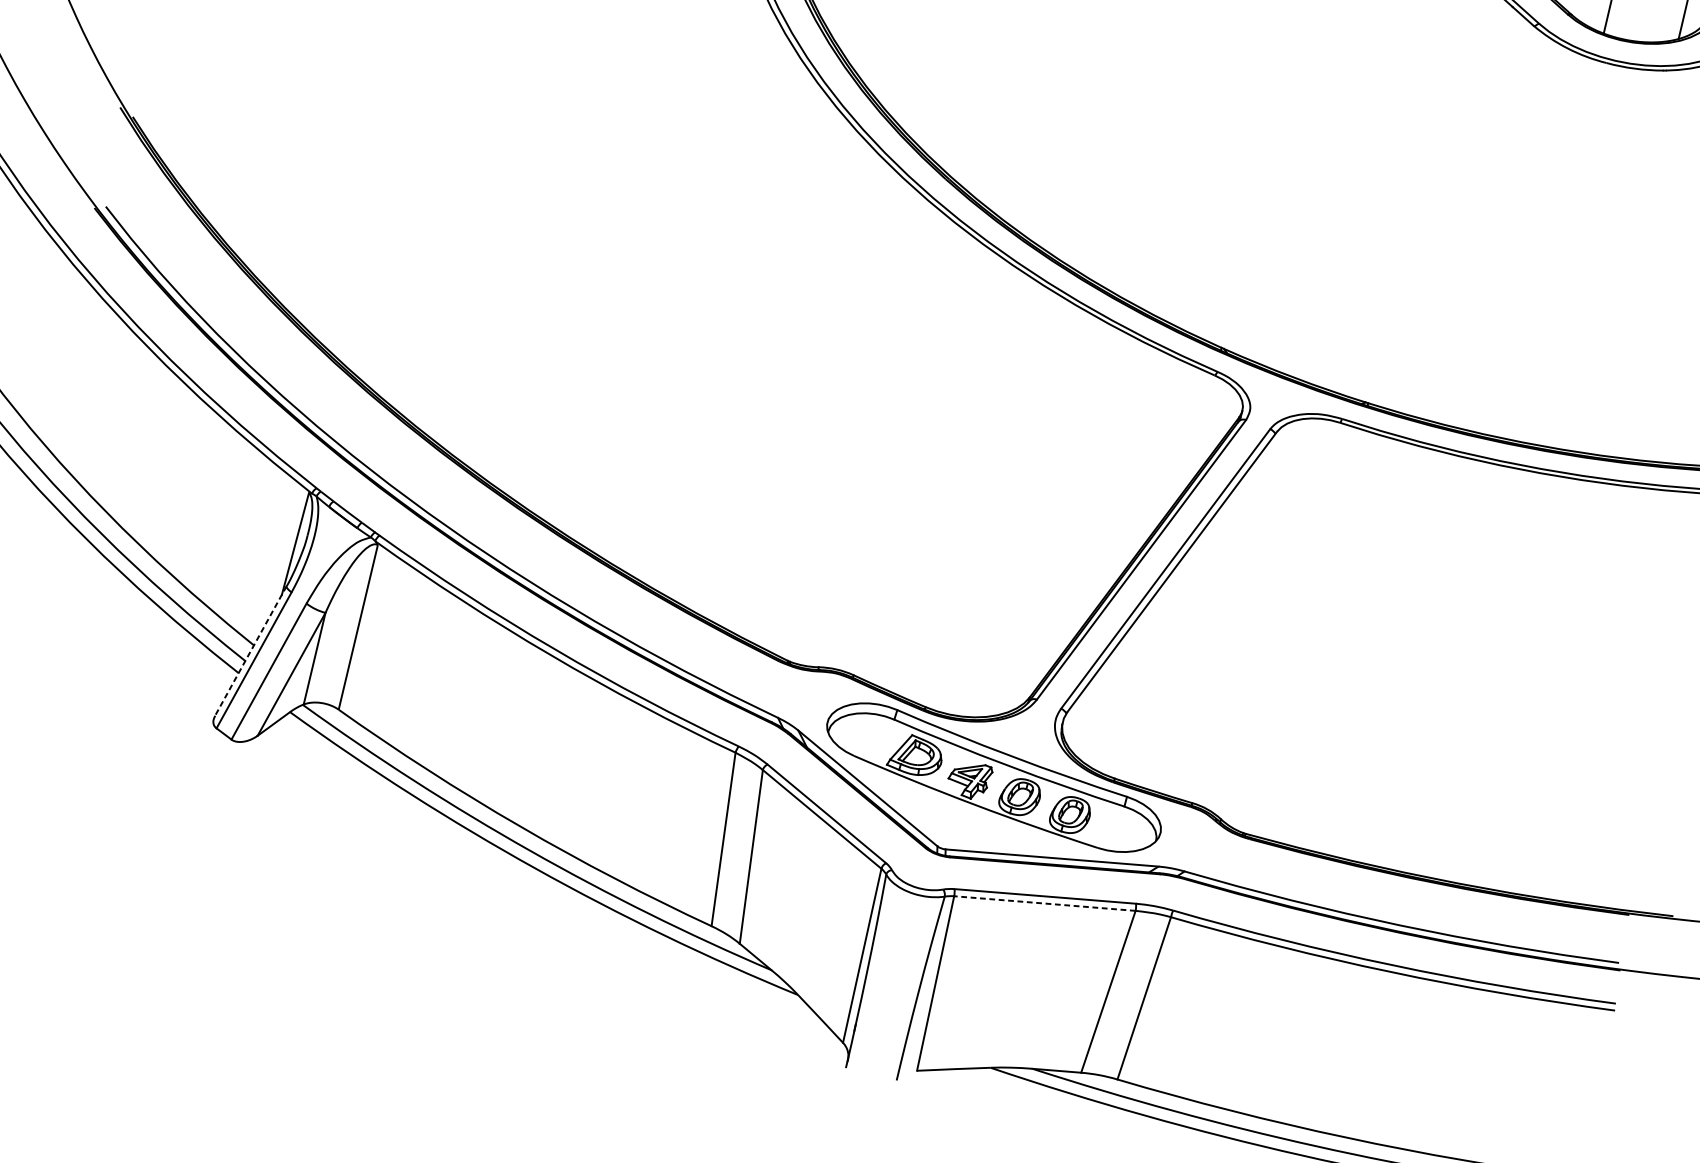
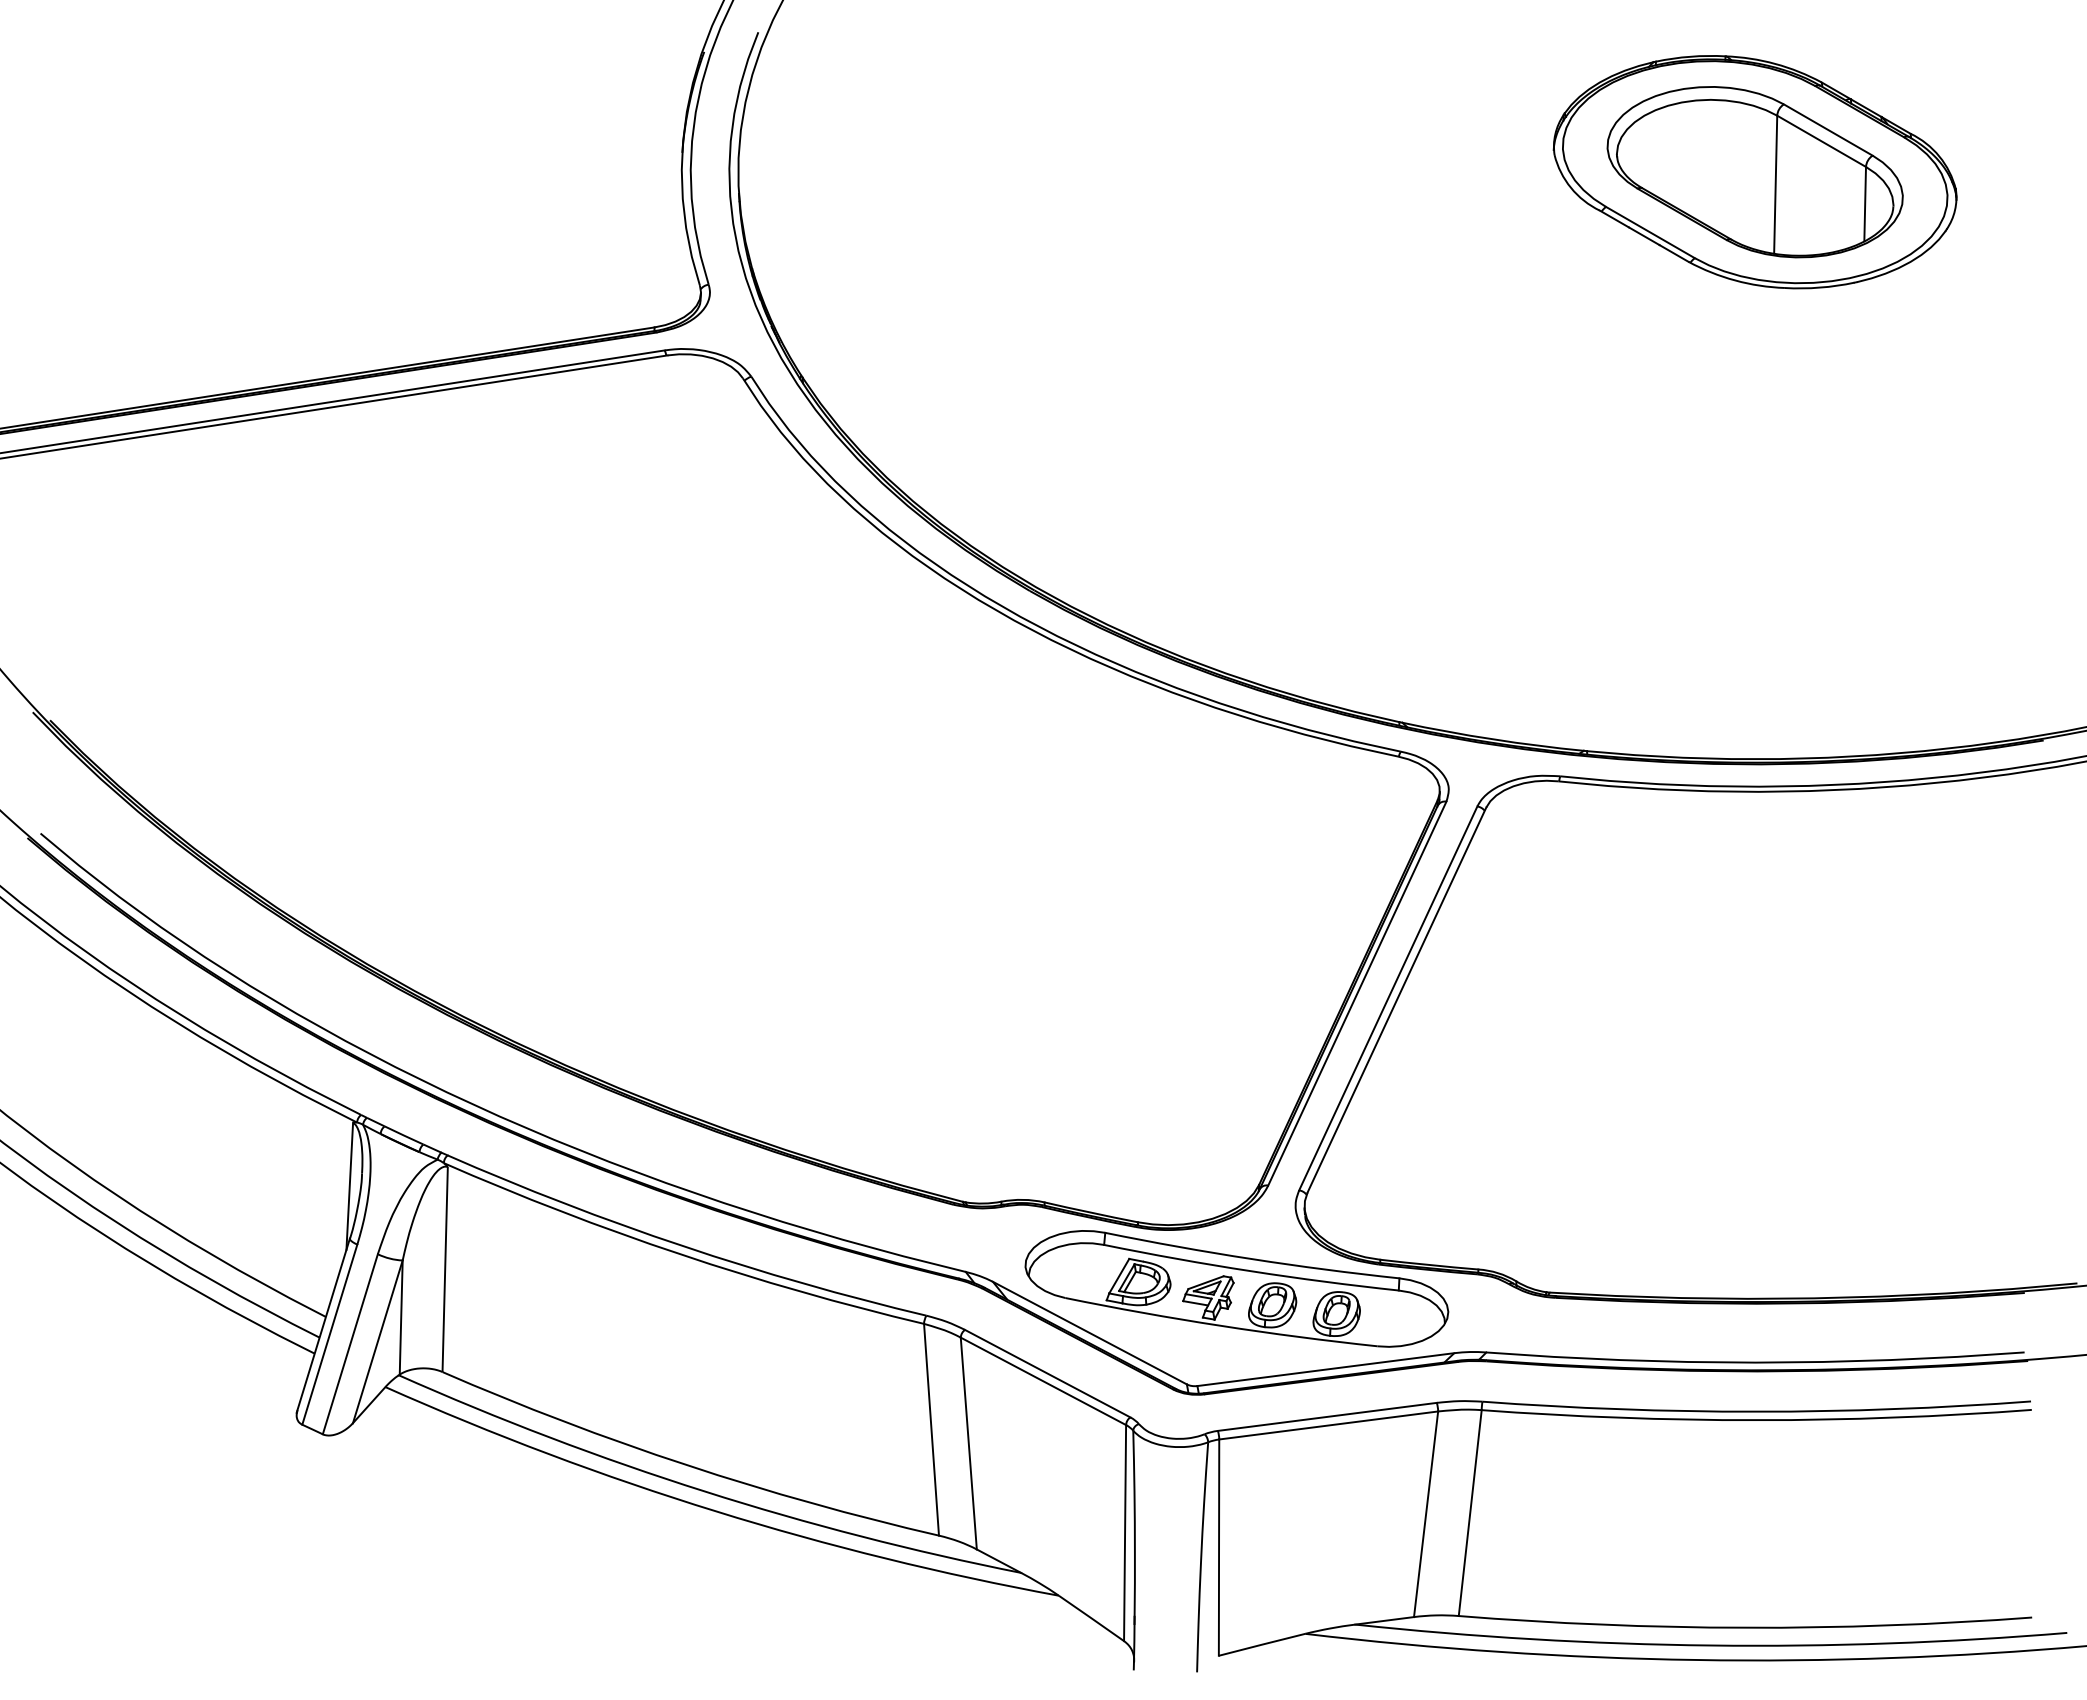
line: (250, 652) -> (323, 1326), dashed -> solid
line: (1044, 903) -> (1328, 1425), dashed -> solid

